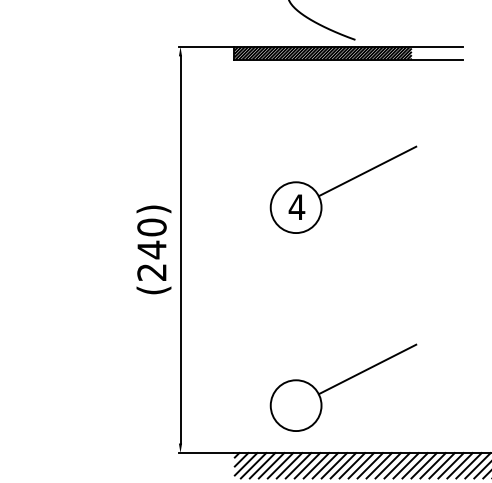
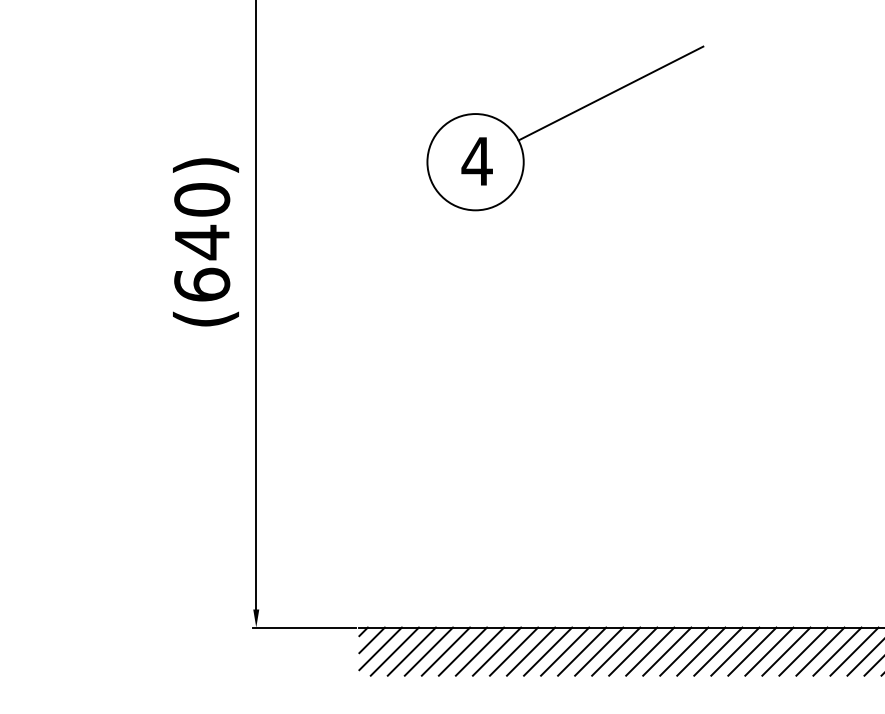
text: (151, 271) -> (201, 283), (240) -> (640)
part: (343, 387) -> (565, 503), removed

